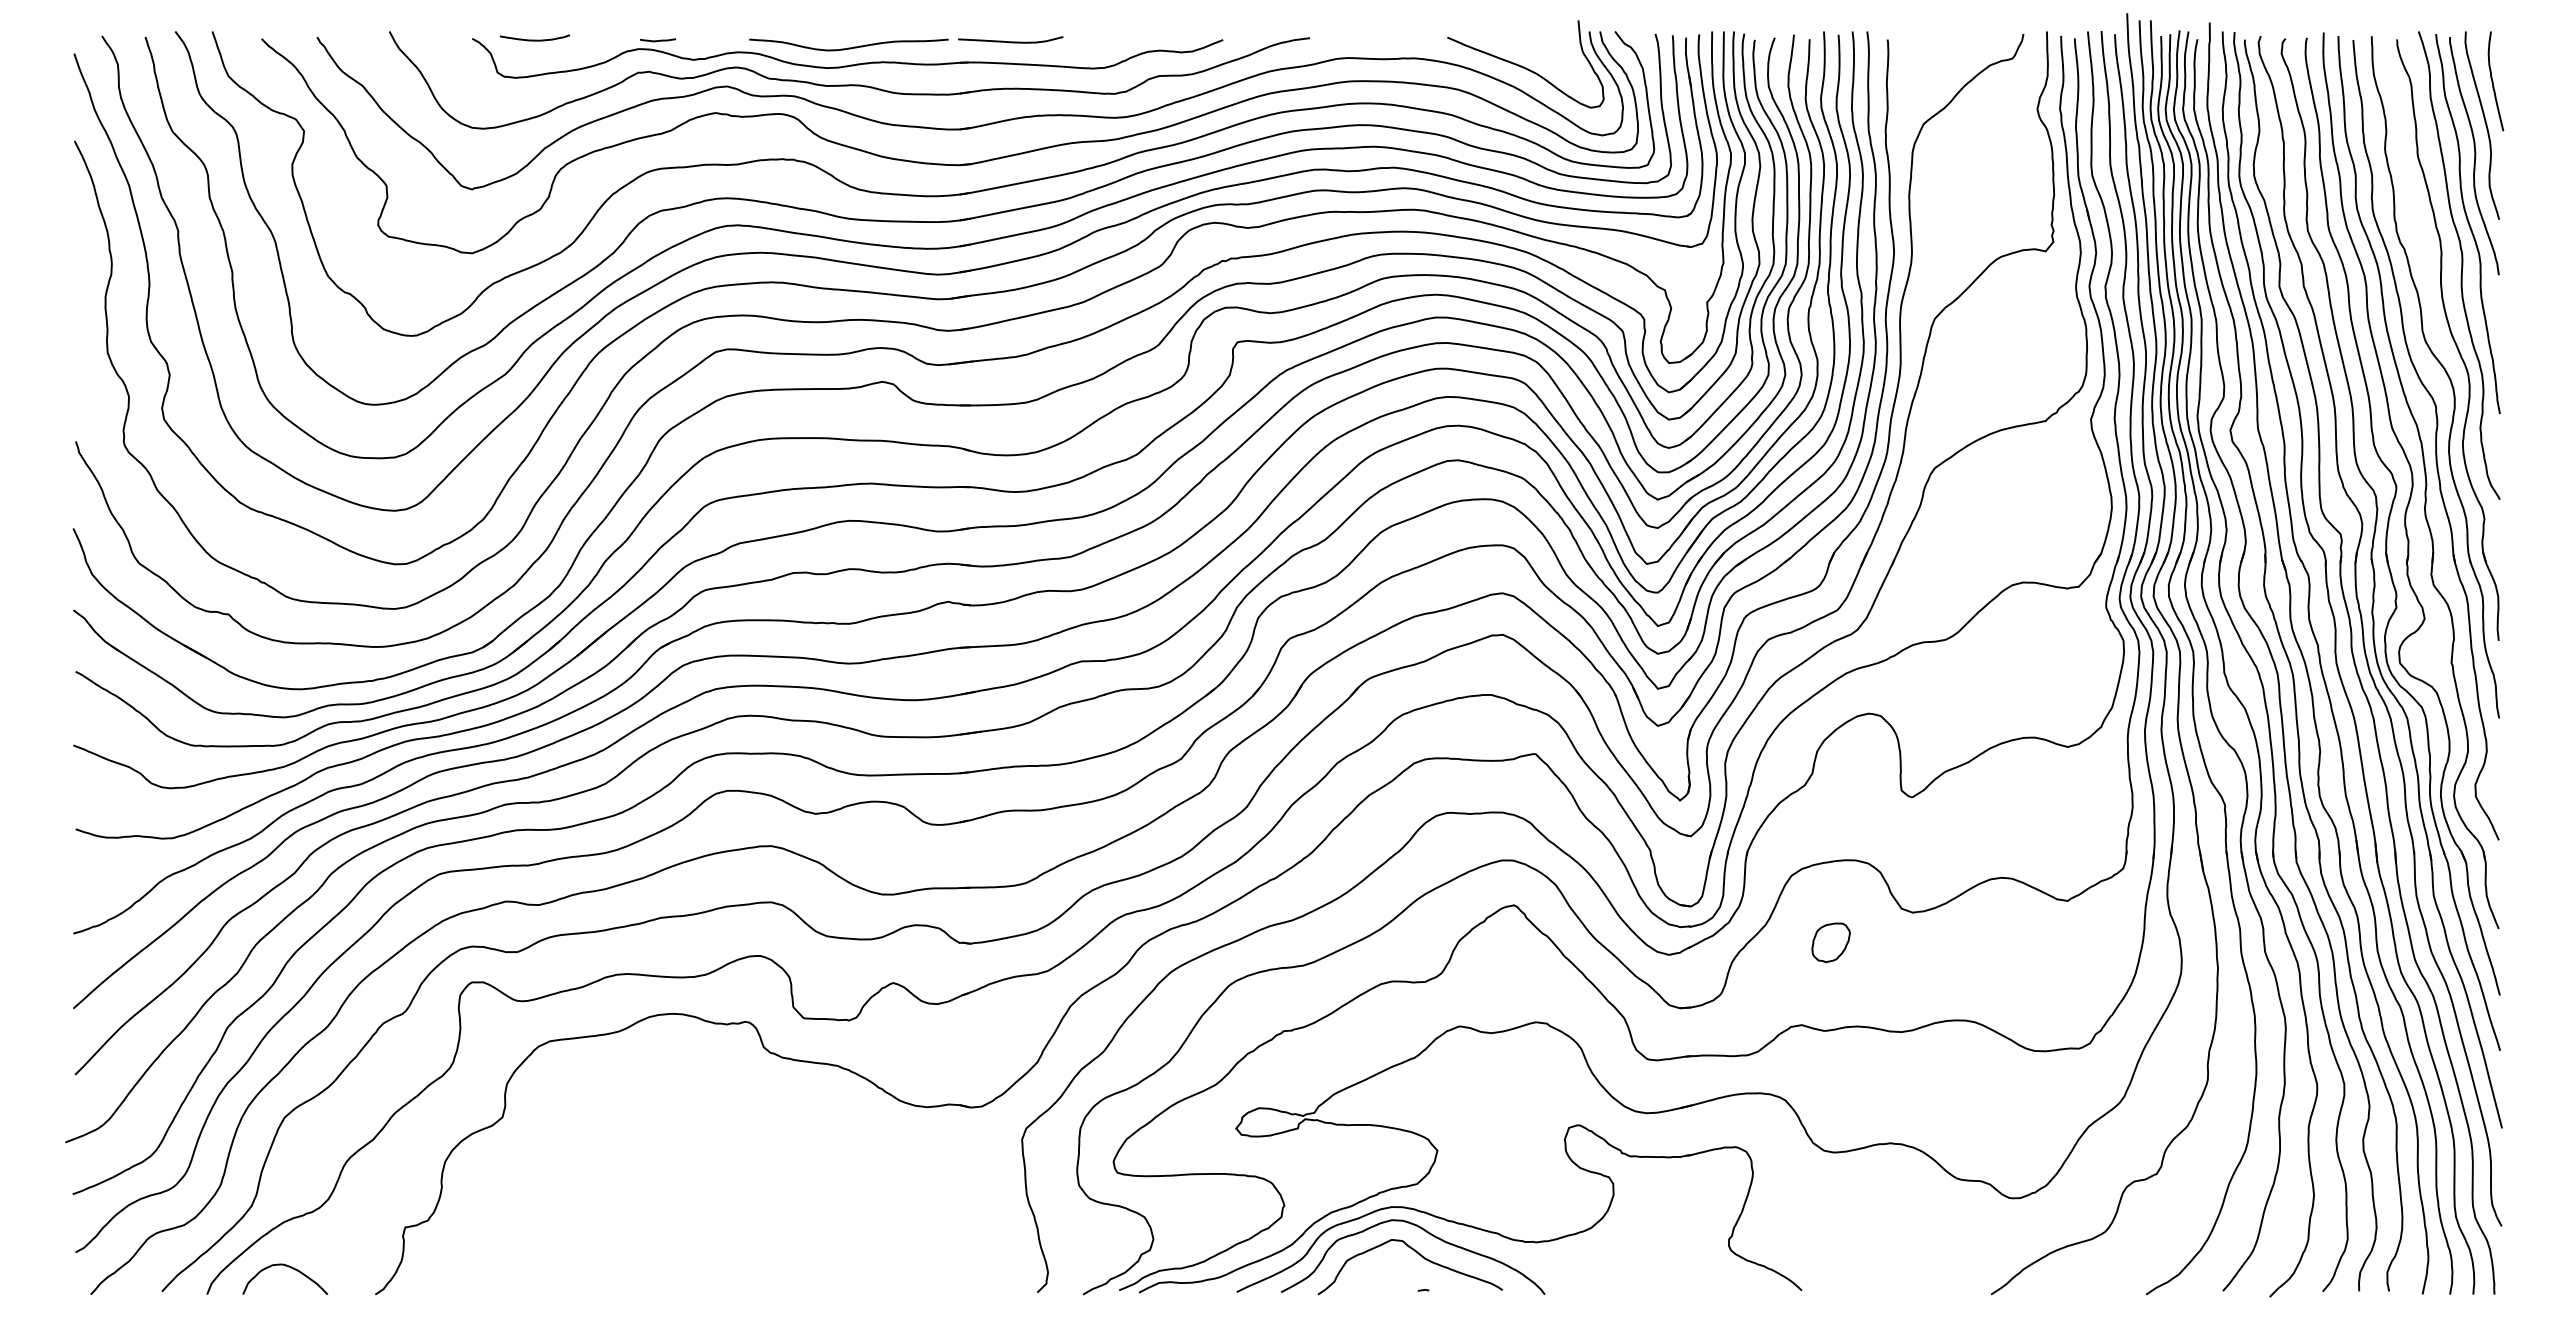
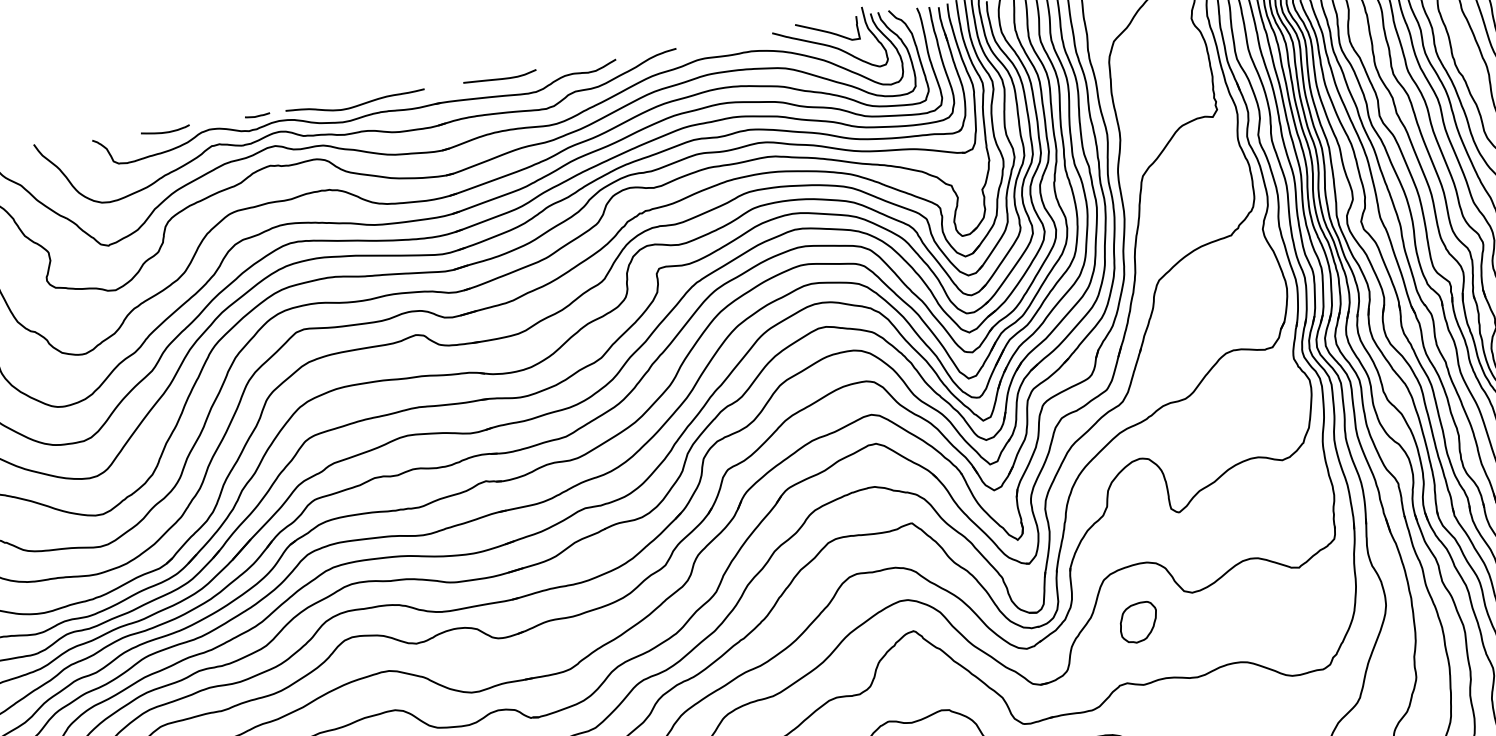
curve: (534, 39) -> (165, 131), moved
curve: (658, 40) -> (257, 115), moved
curve: (1010, 41) -> (500, 78), moved
curve: (1525, 47) -> (827, 31), added
part: (1830, 942) -> (1138, 622), size x1.43

